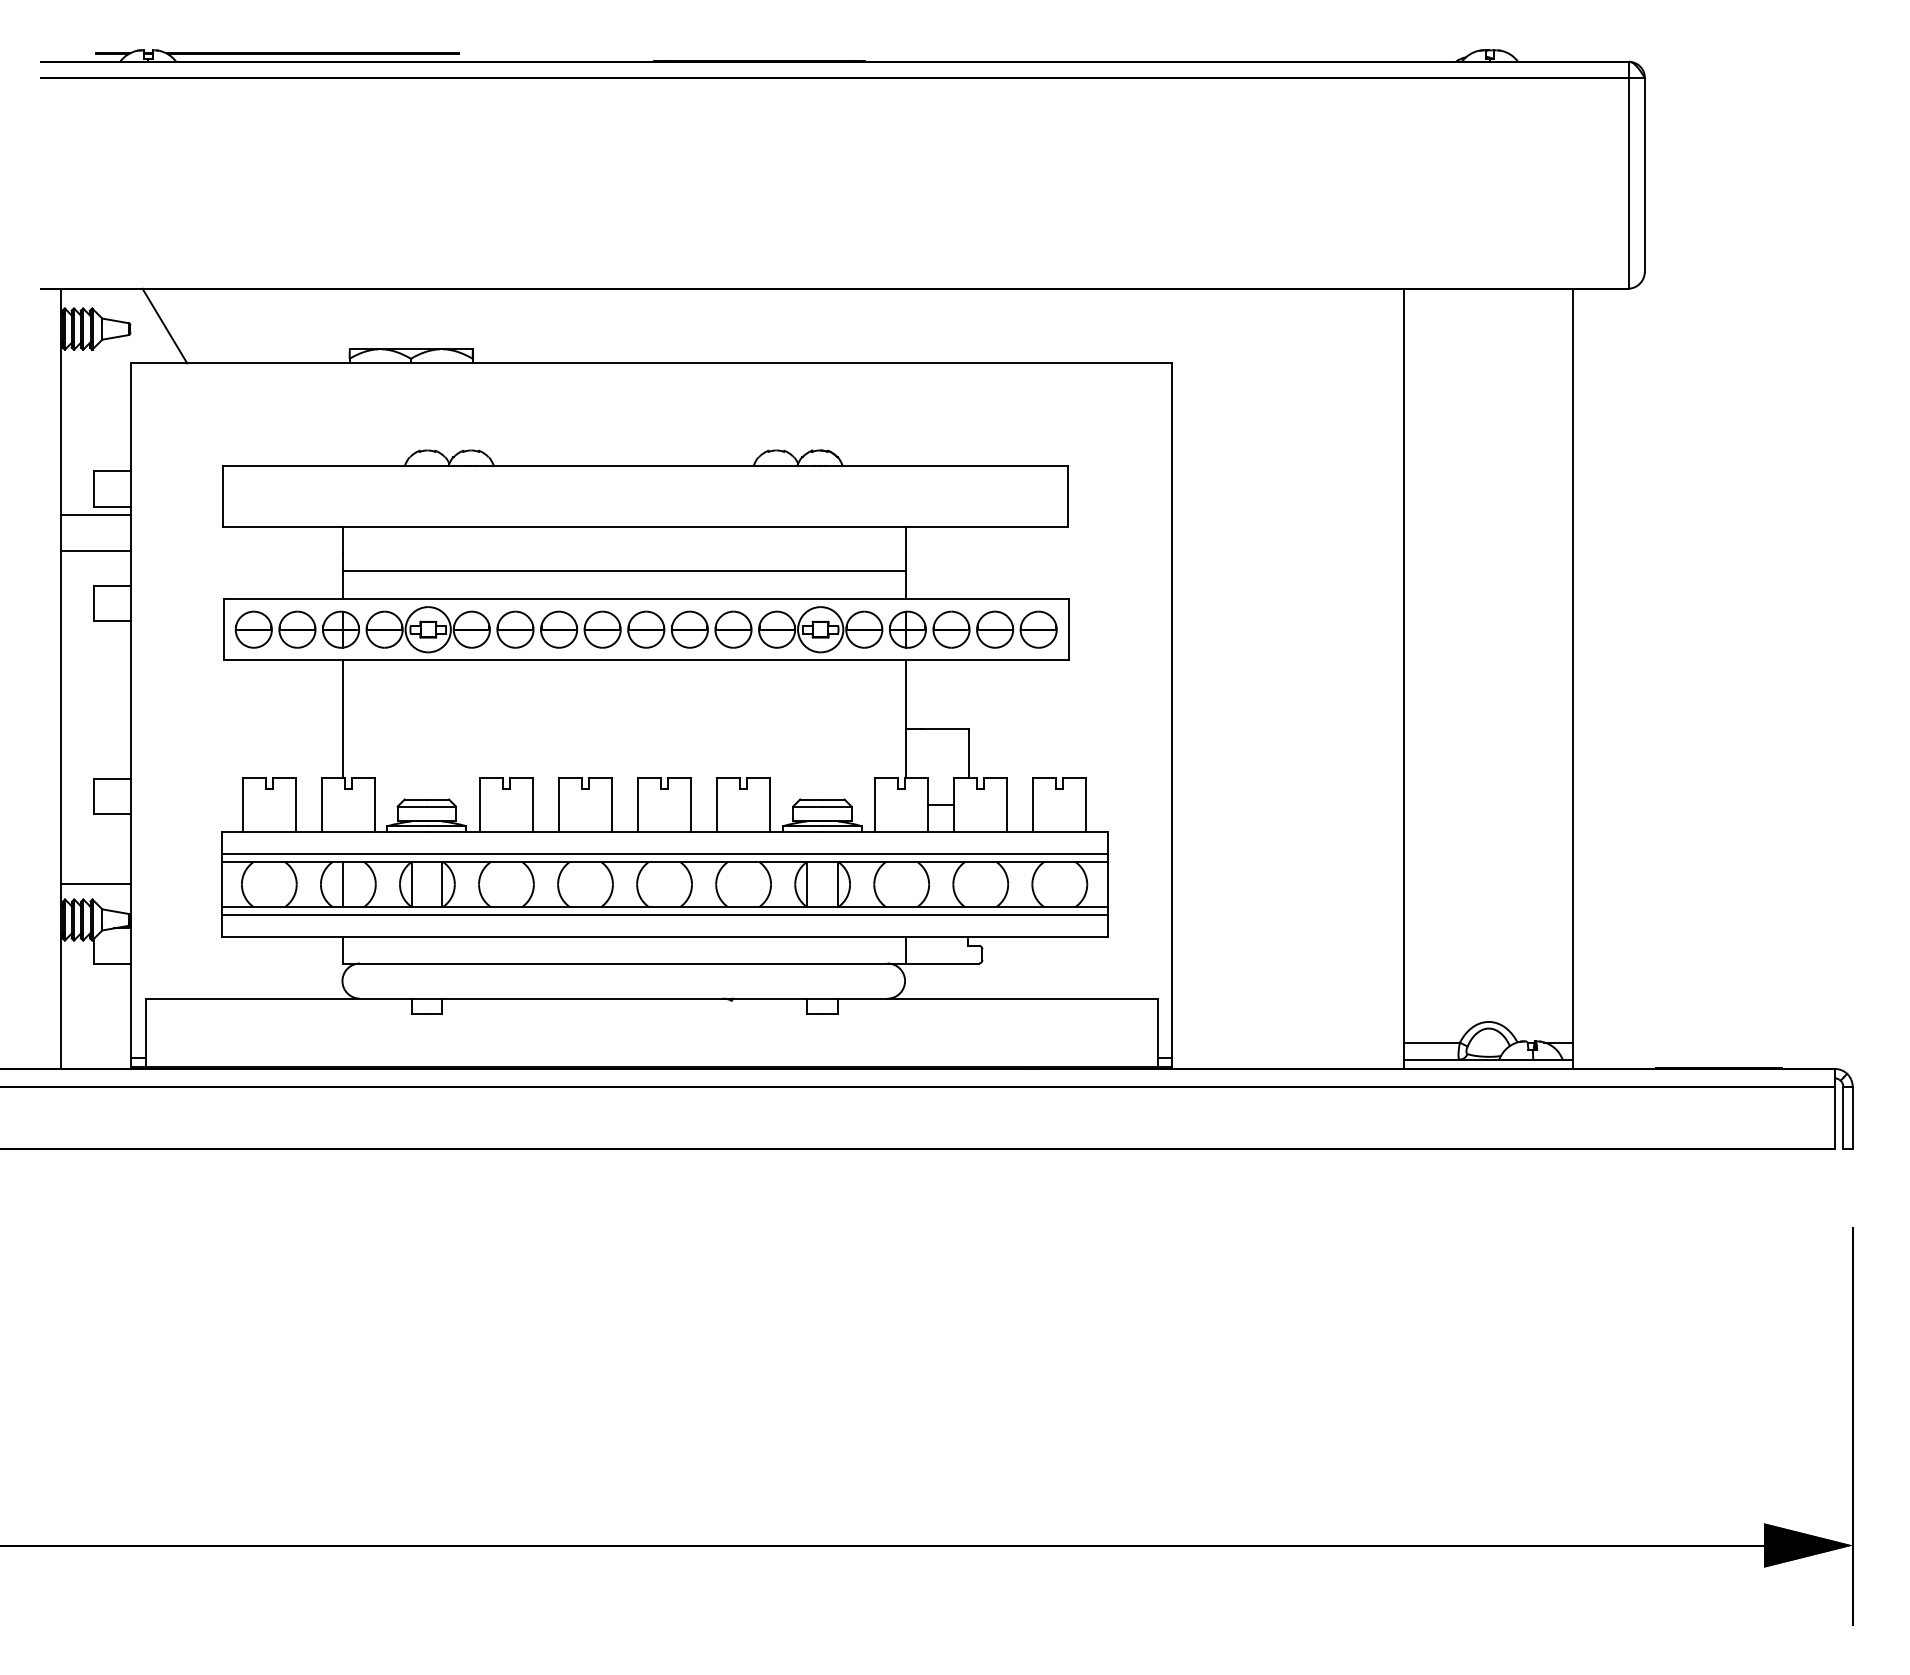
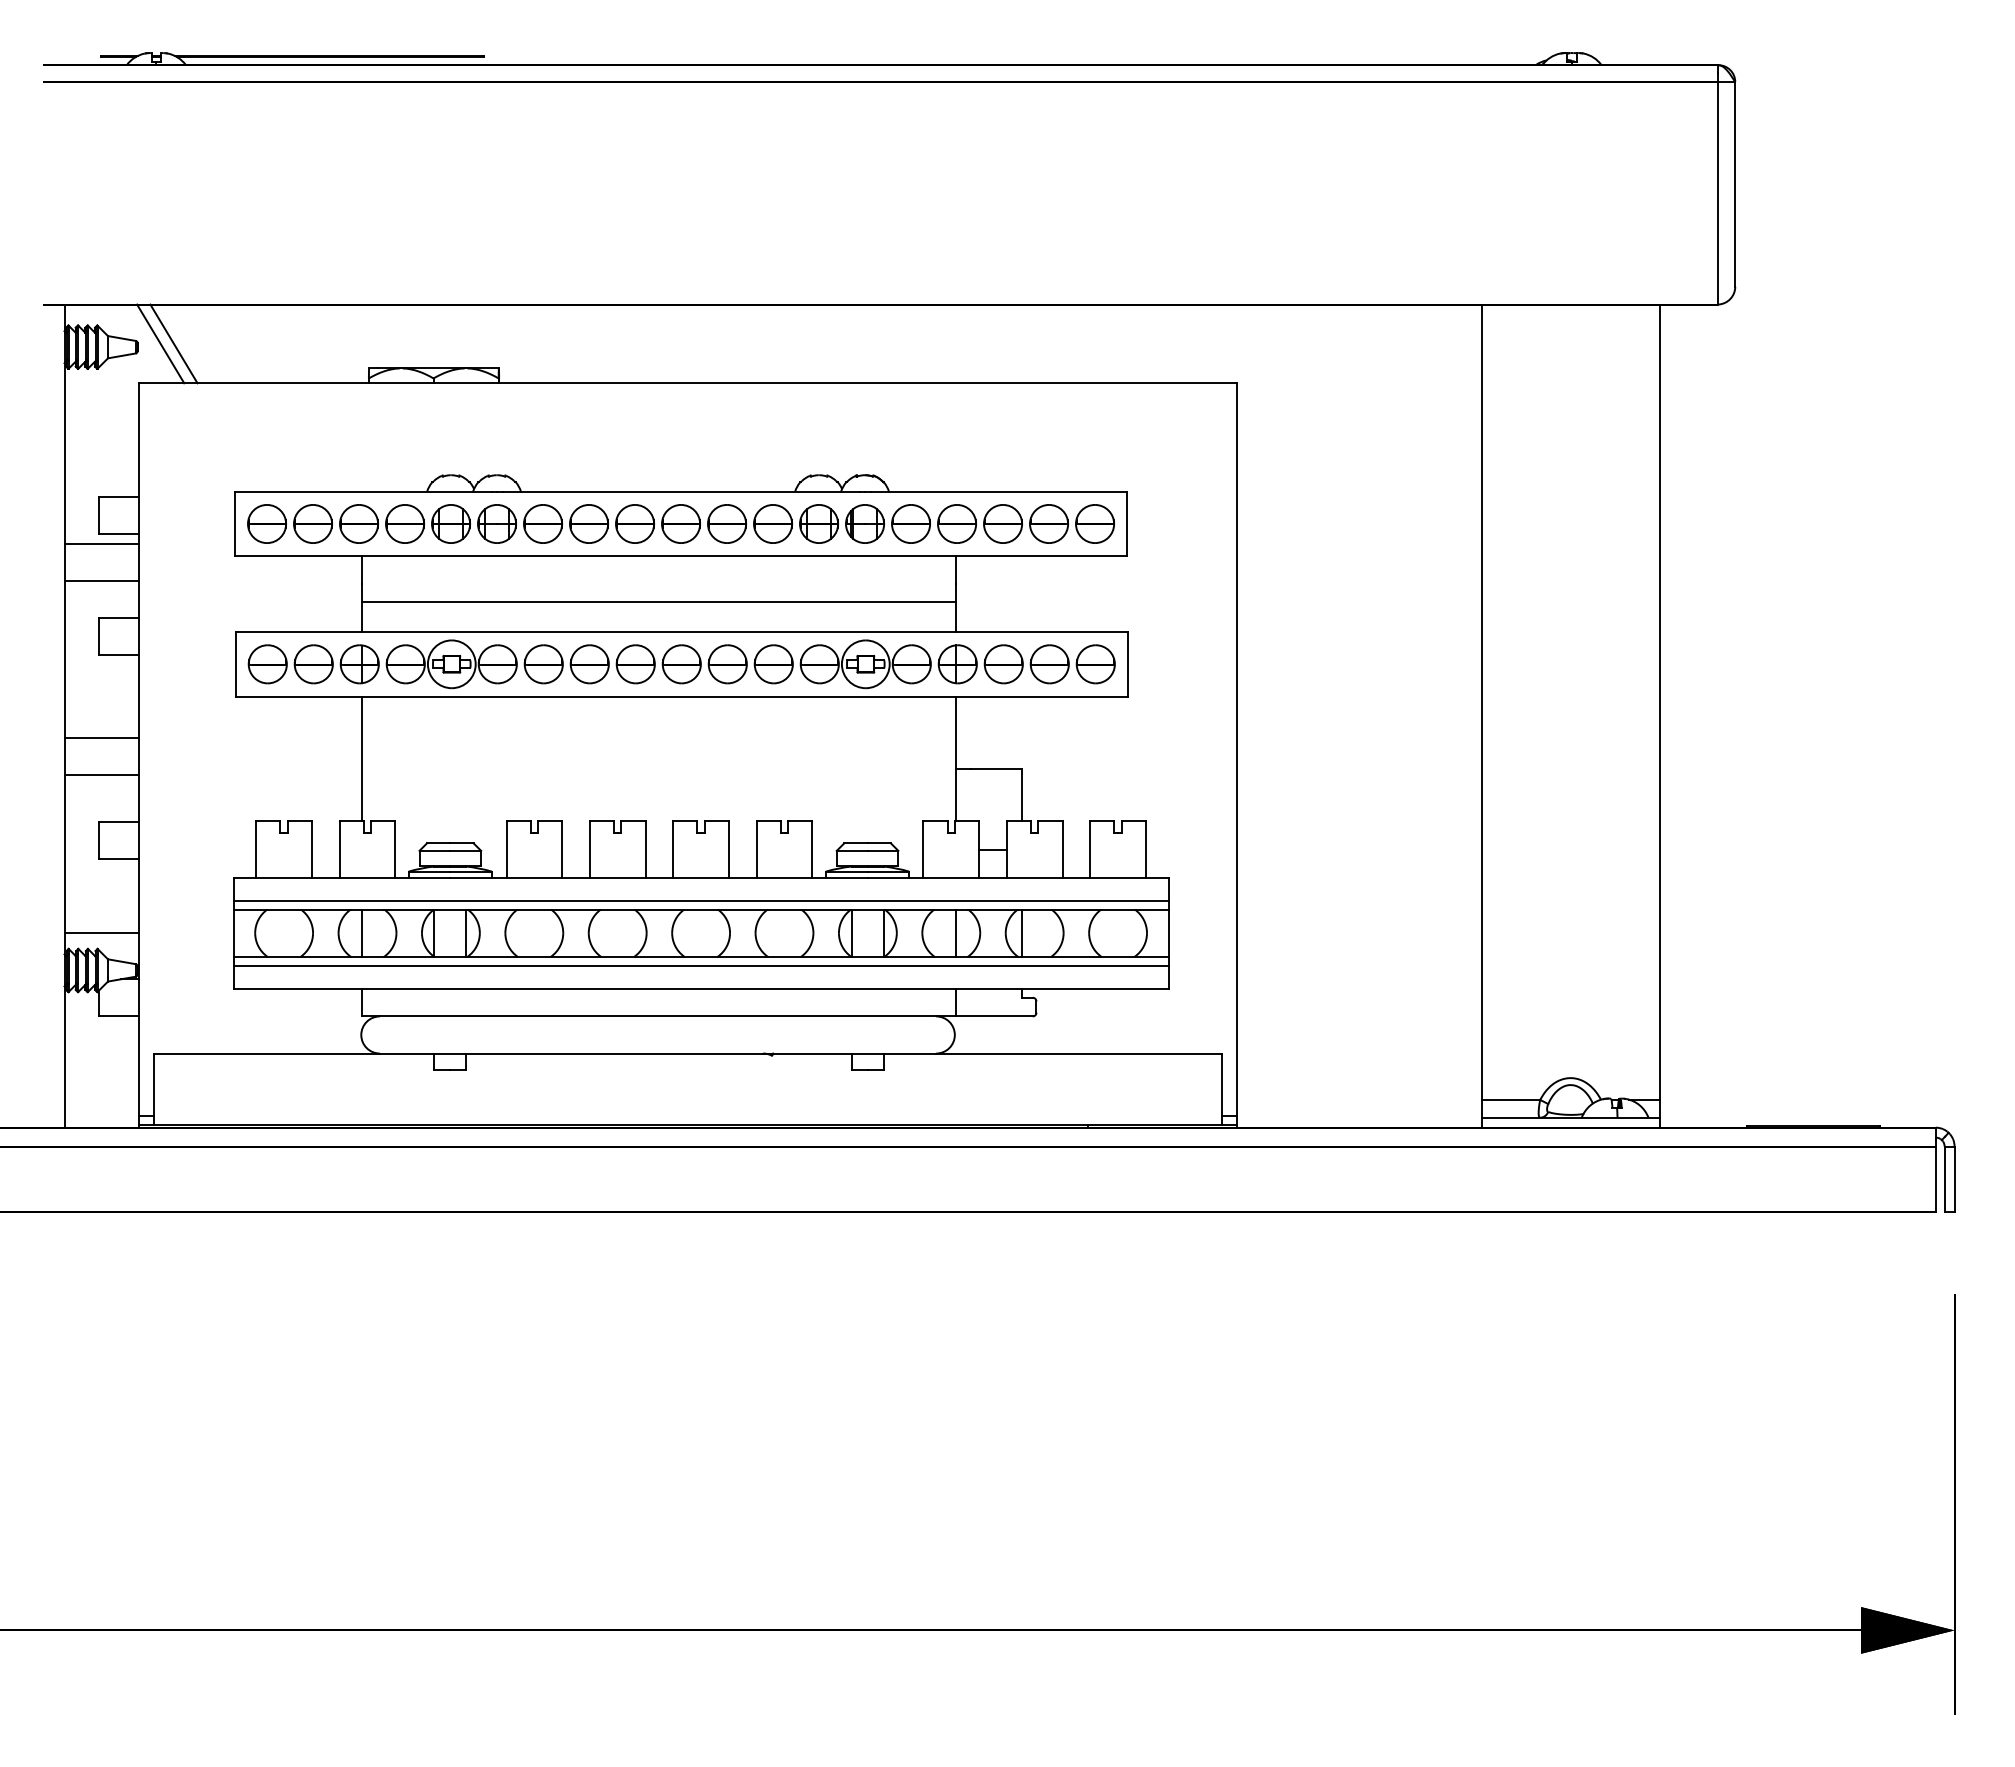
line: (152, 325) -> (160, 343), added
part: (645, 496) -> (680, 523), added
line: (96, 700) -> (101, 738), added
line: (96, 735) -> (101, 775), added
line: (905, 883) -> (955, 932), added
line: (968, 883) -> (1021, 932), added

